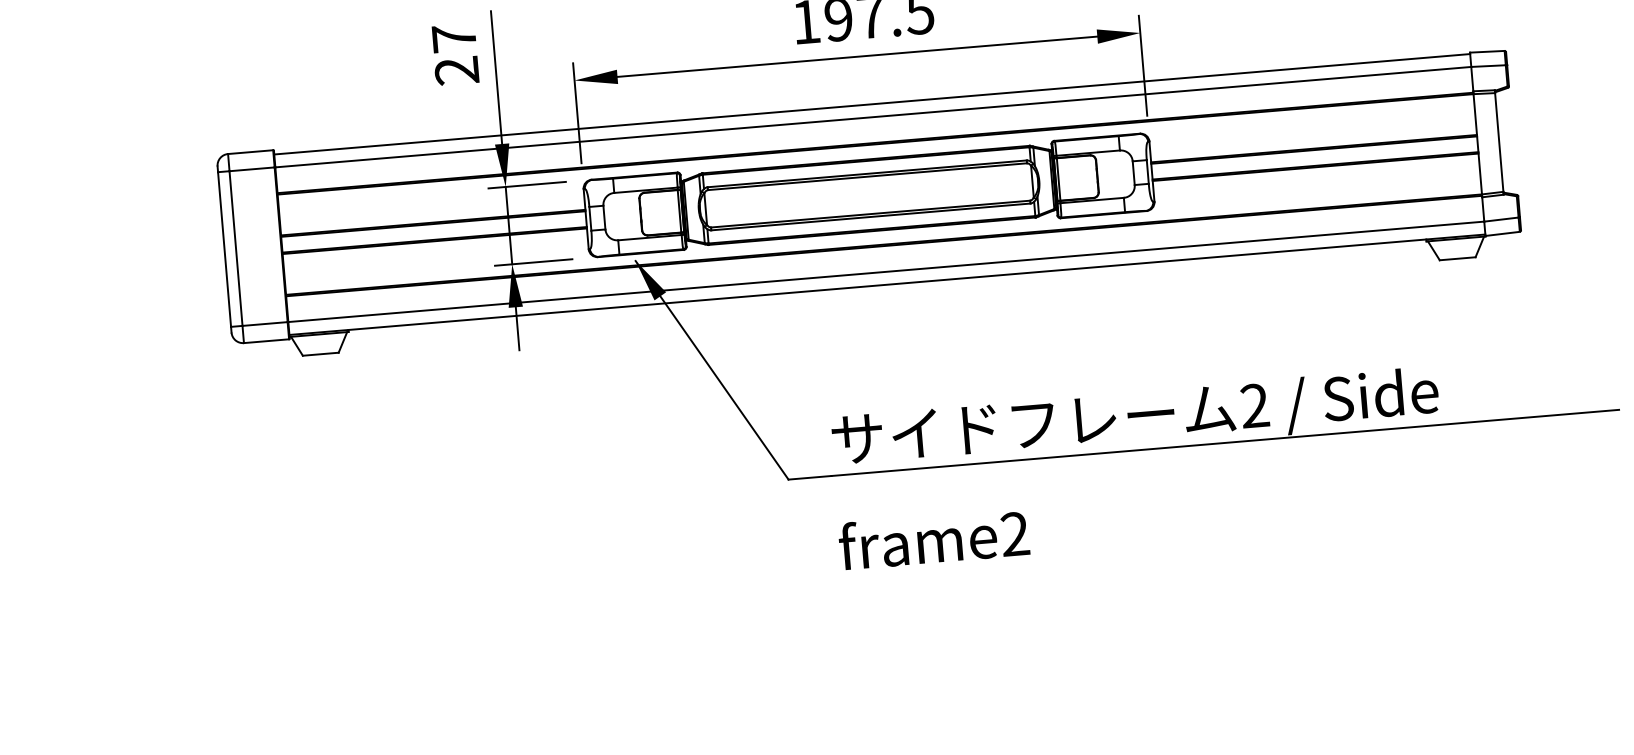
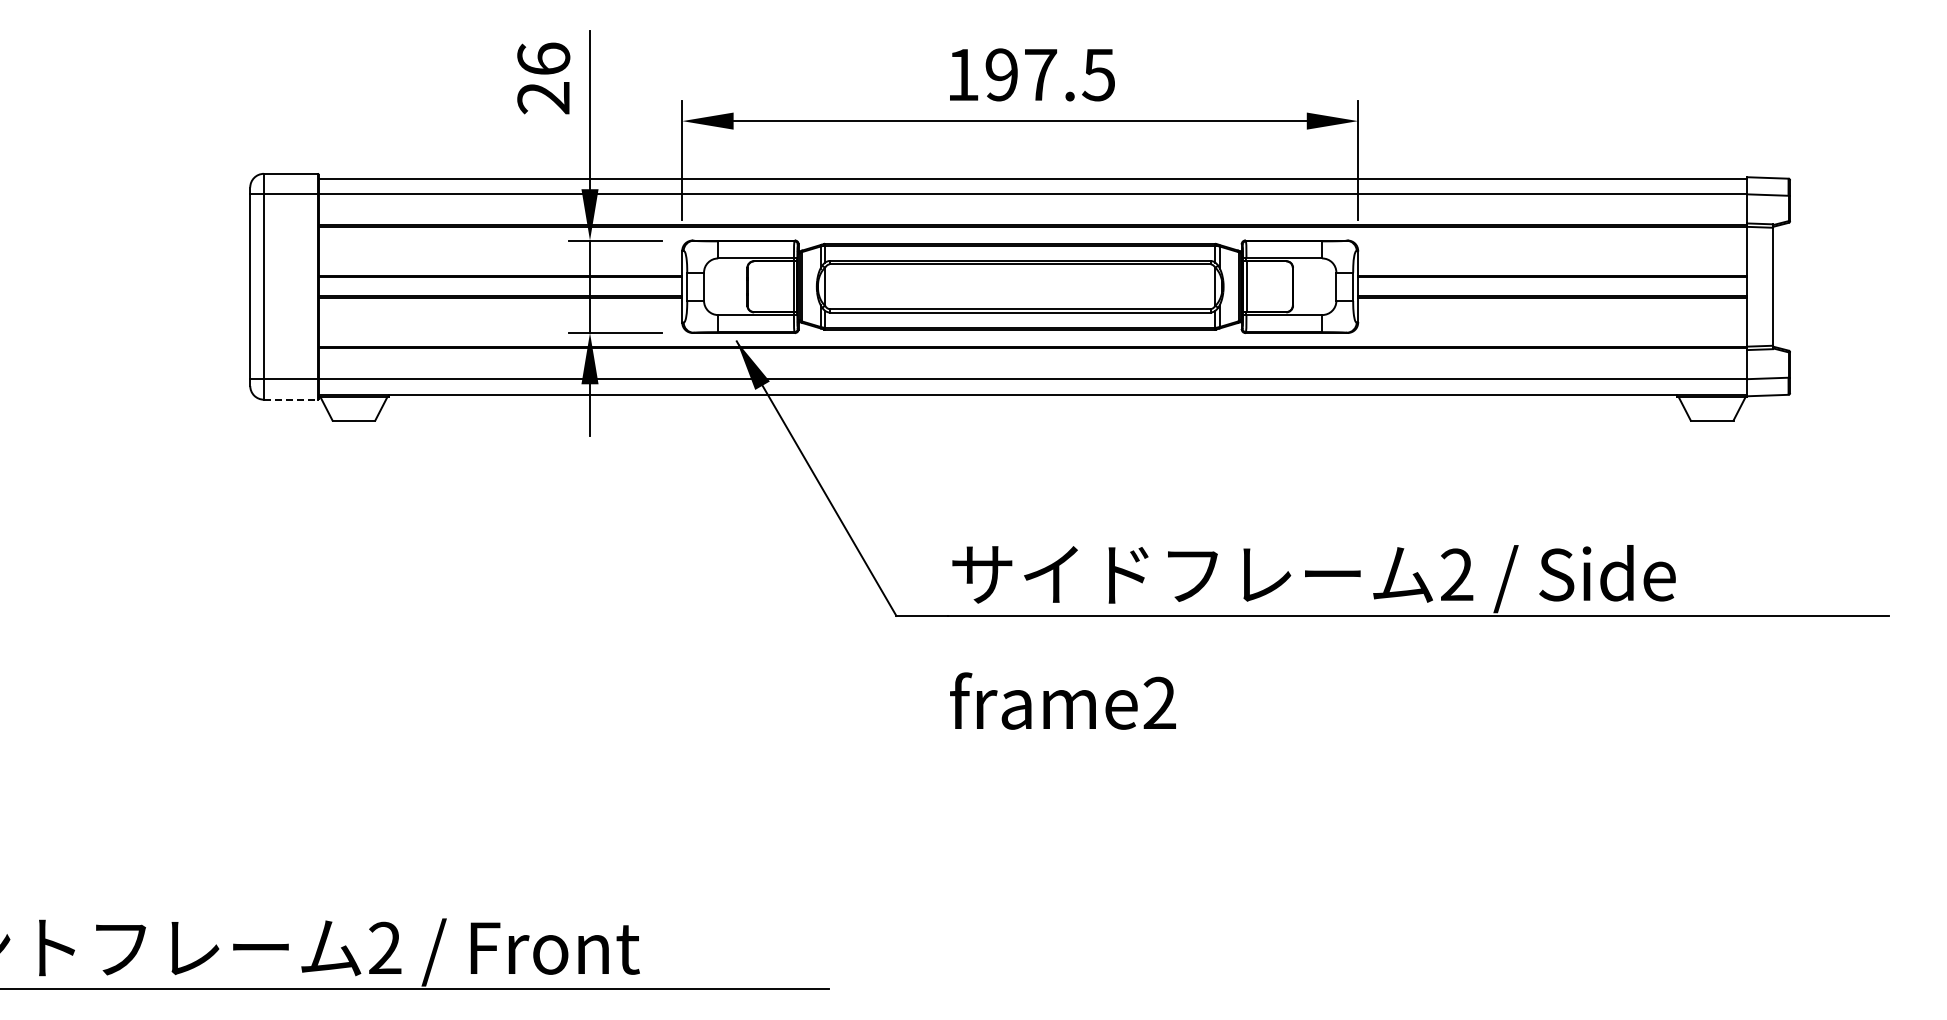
text: (453, 37) -> (543, 58), 27 -> 26
line: (266, 341) -> (290, 399), solid -> dashed

